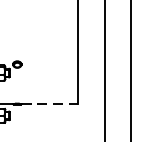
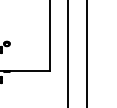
line: (49, 103) -> (29, 71), dashed -> solid

